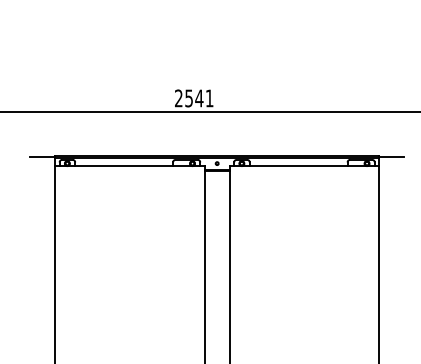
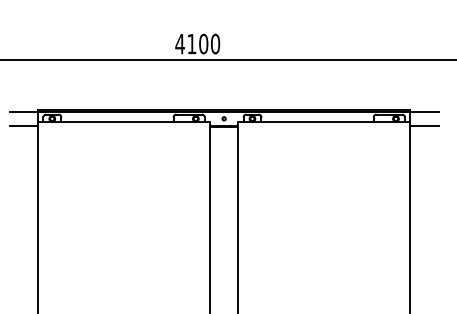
text: (193, 98) -> (196, 44), 2541 -> 4100
line: (42, 169) -> (23, 125), added
line: (391, 169) -> (424, 125), added

